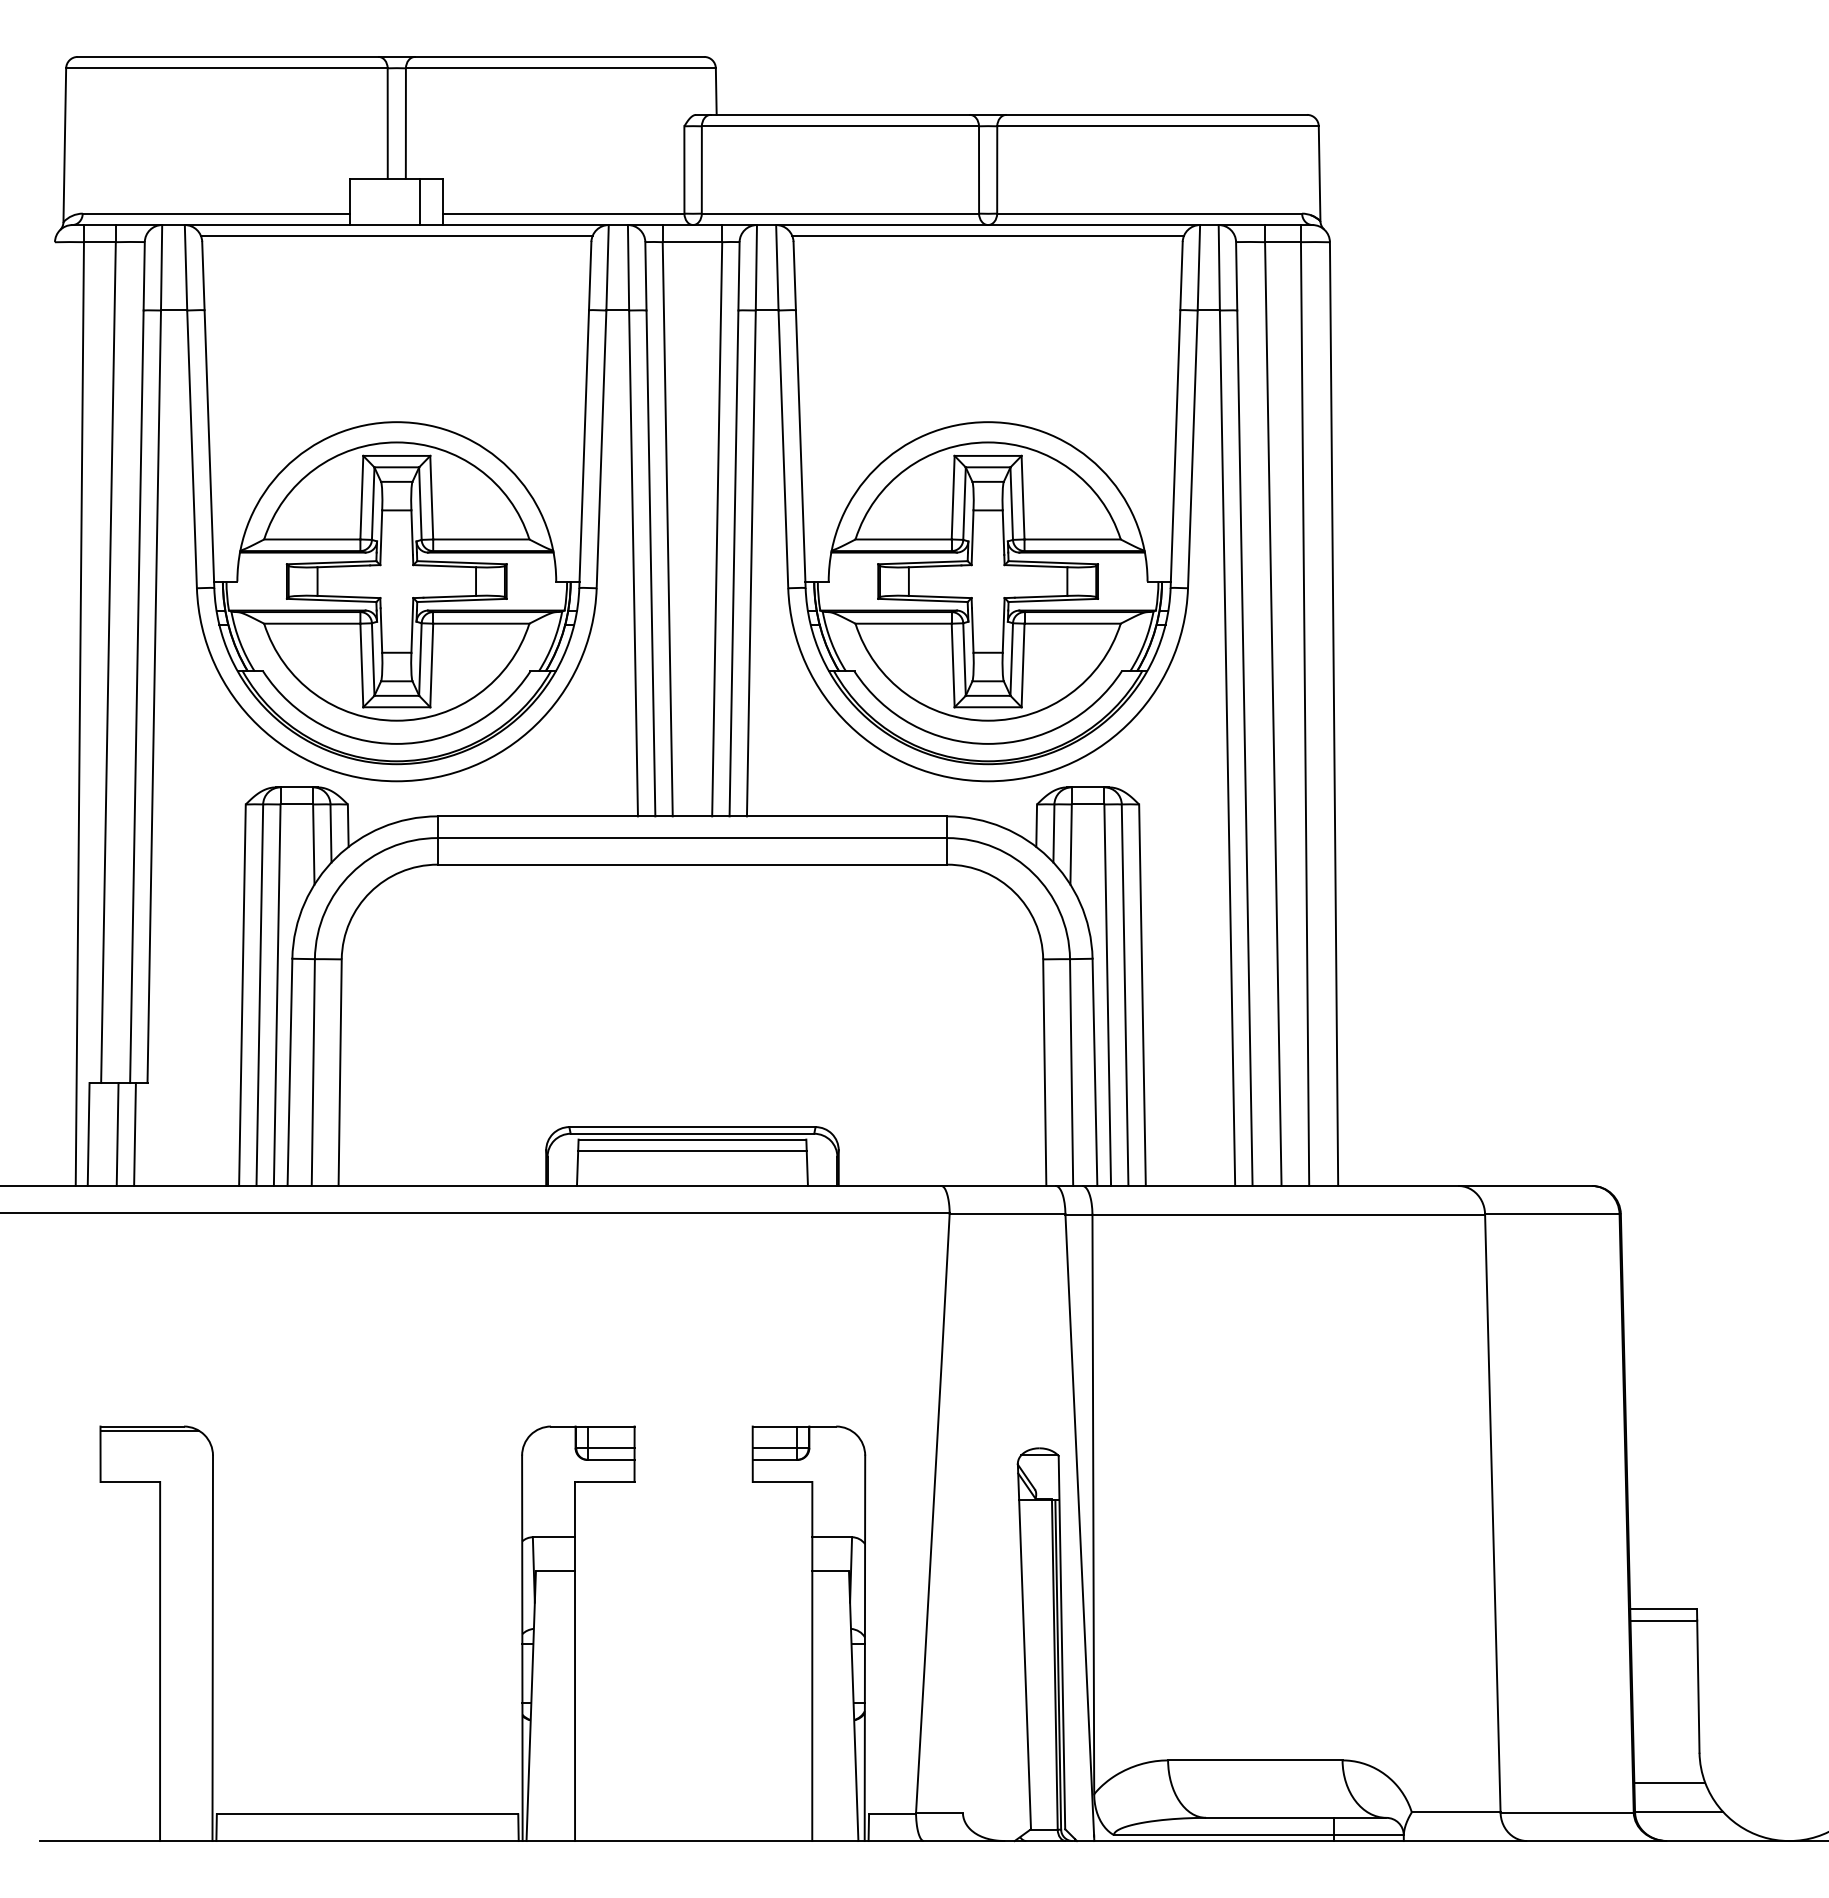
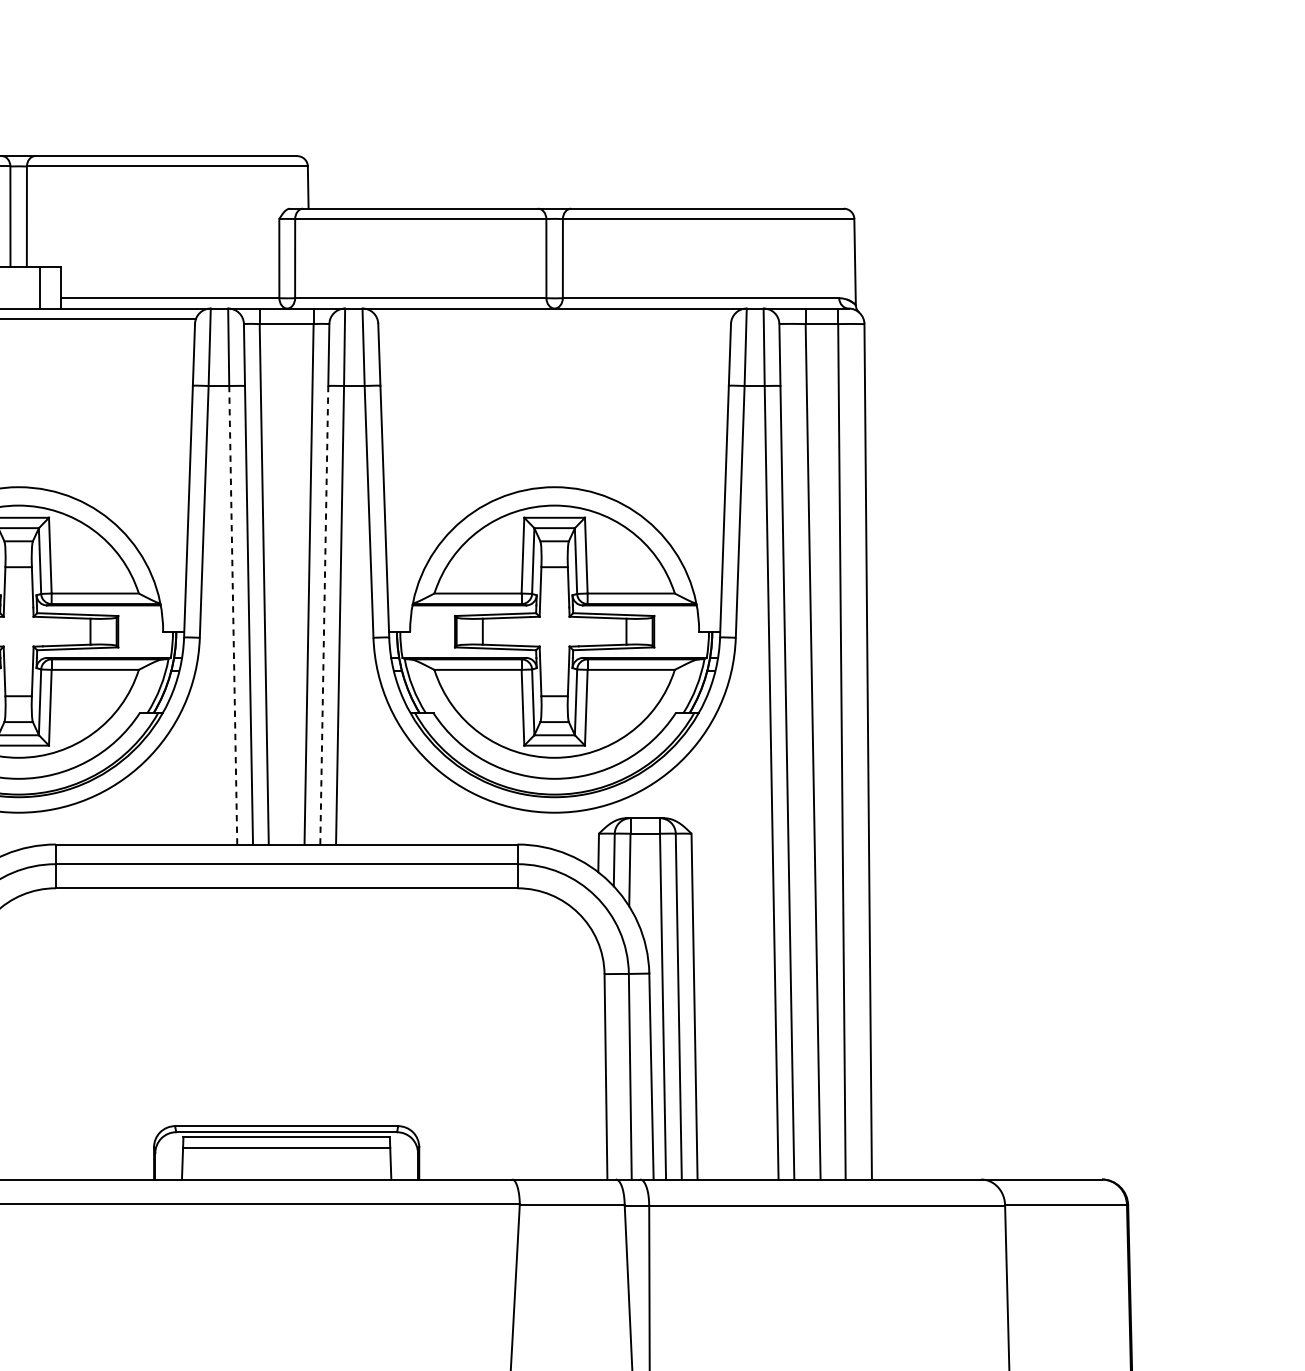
line: (987, 236) -> (554, 318), removed
line: (633, 563) -> (233, 615), solid -> dashed
line: (734, 563) -> (324, 615), solid -> dashed

